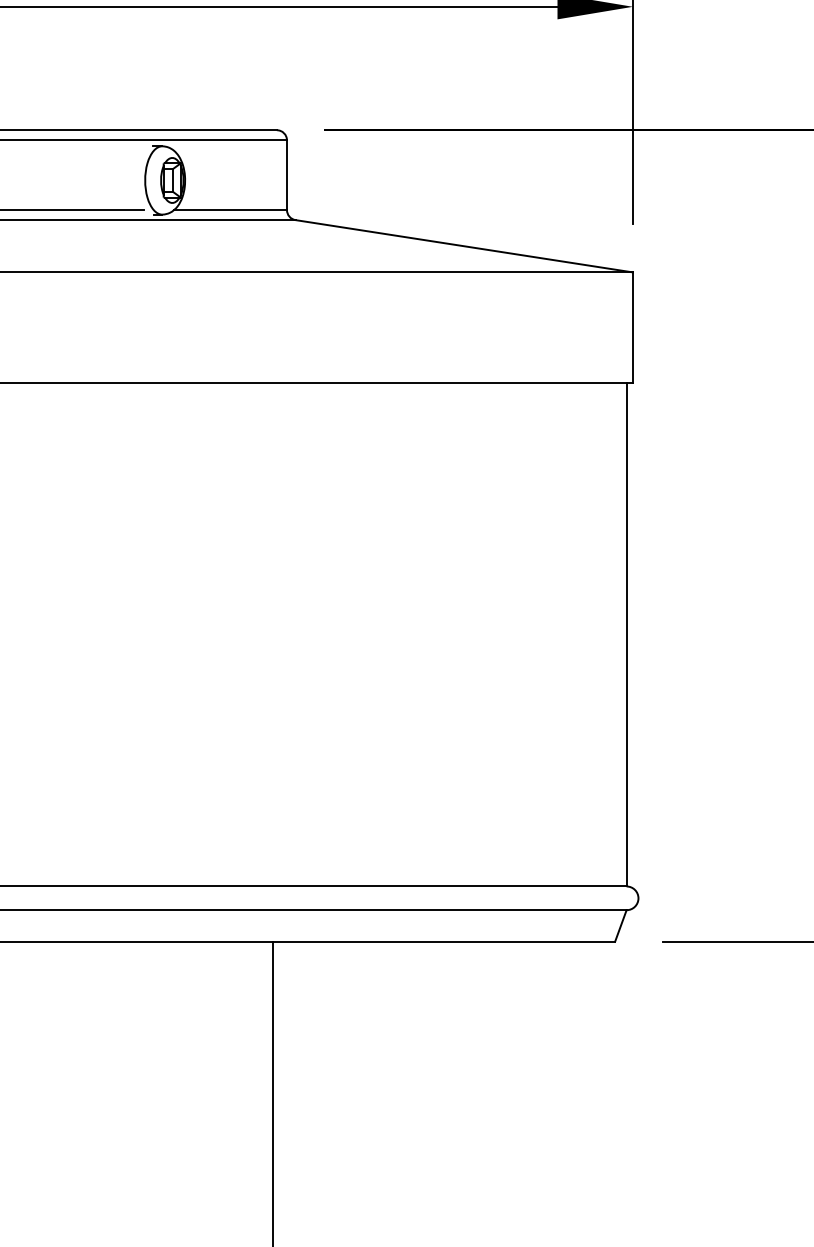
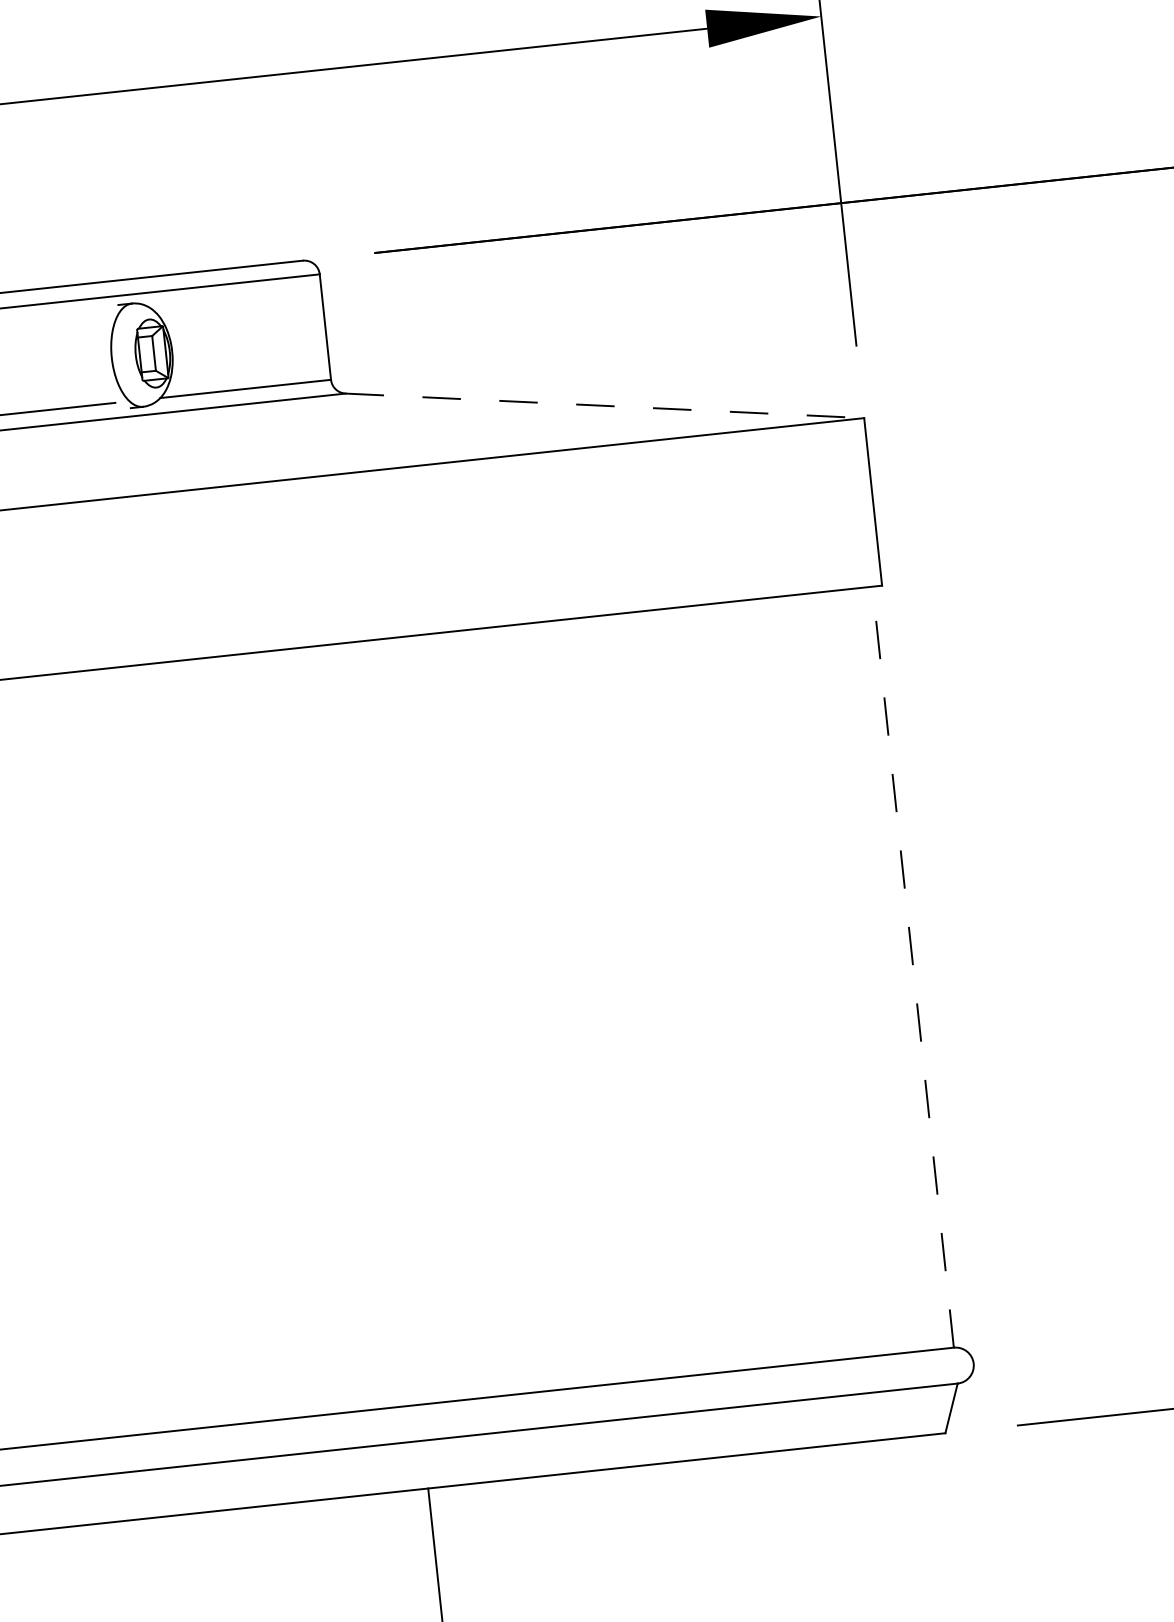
line: (464, 246) -> (605, 406), solid -> dashed
line: (626, 634) -> (912, 966), solid -> dashed

